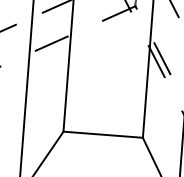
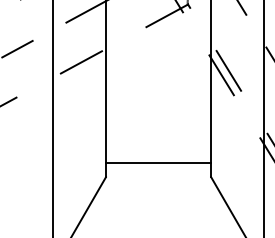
line: (103, 134) -> (158, 163), moved

